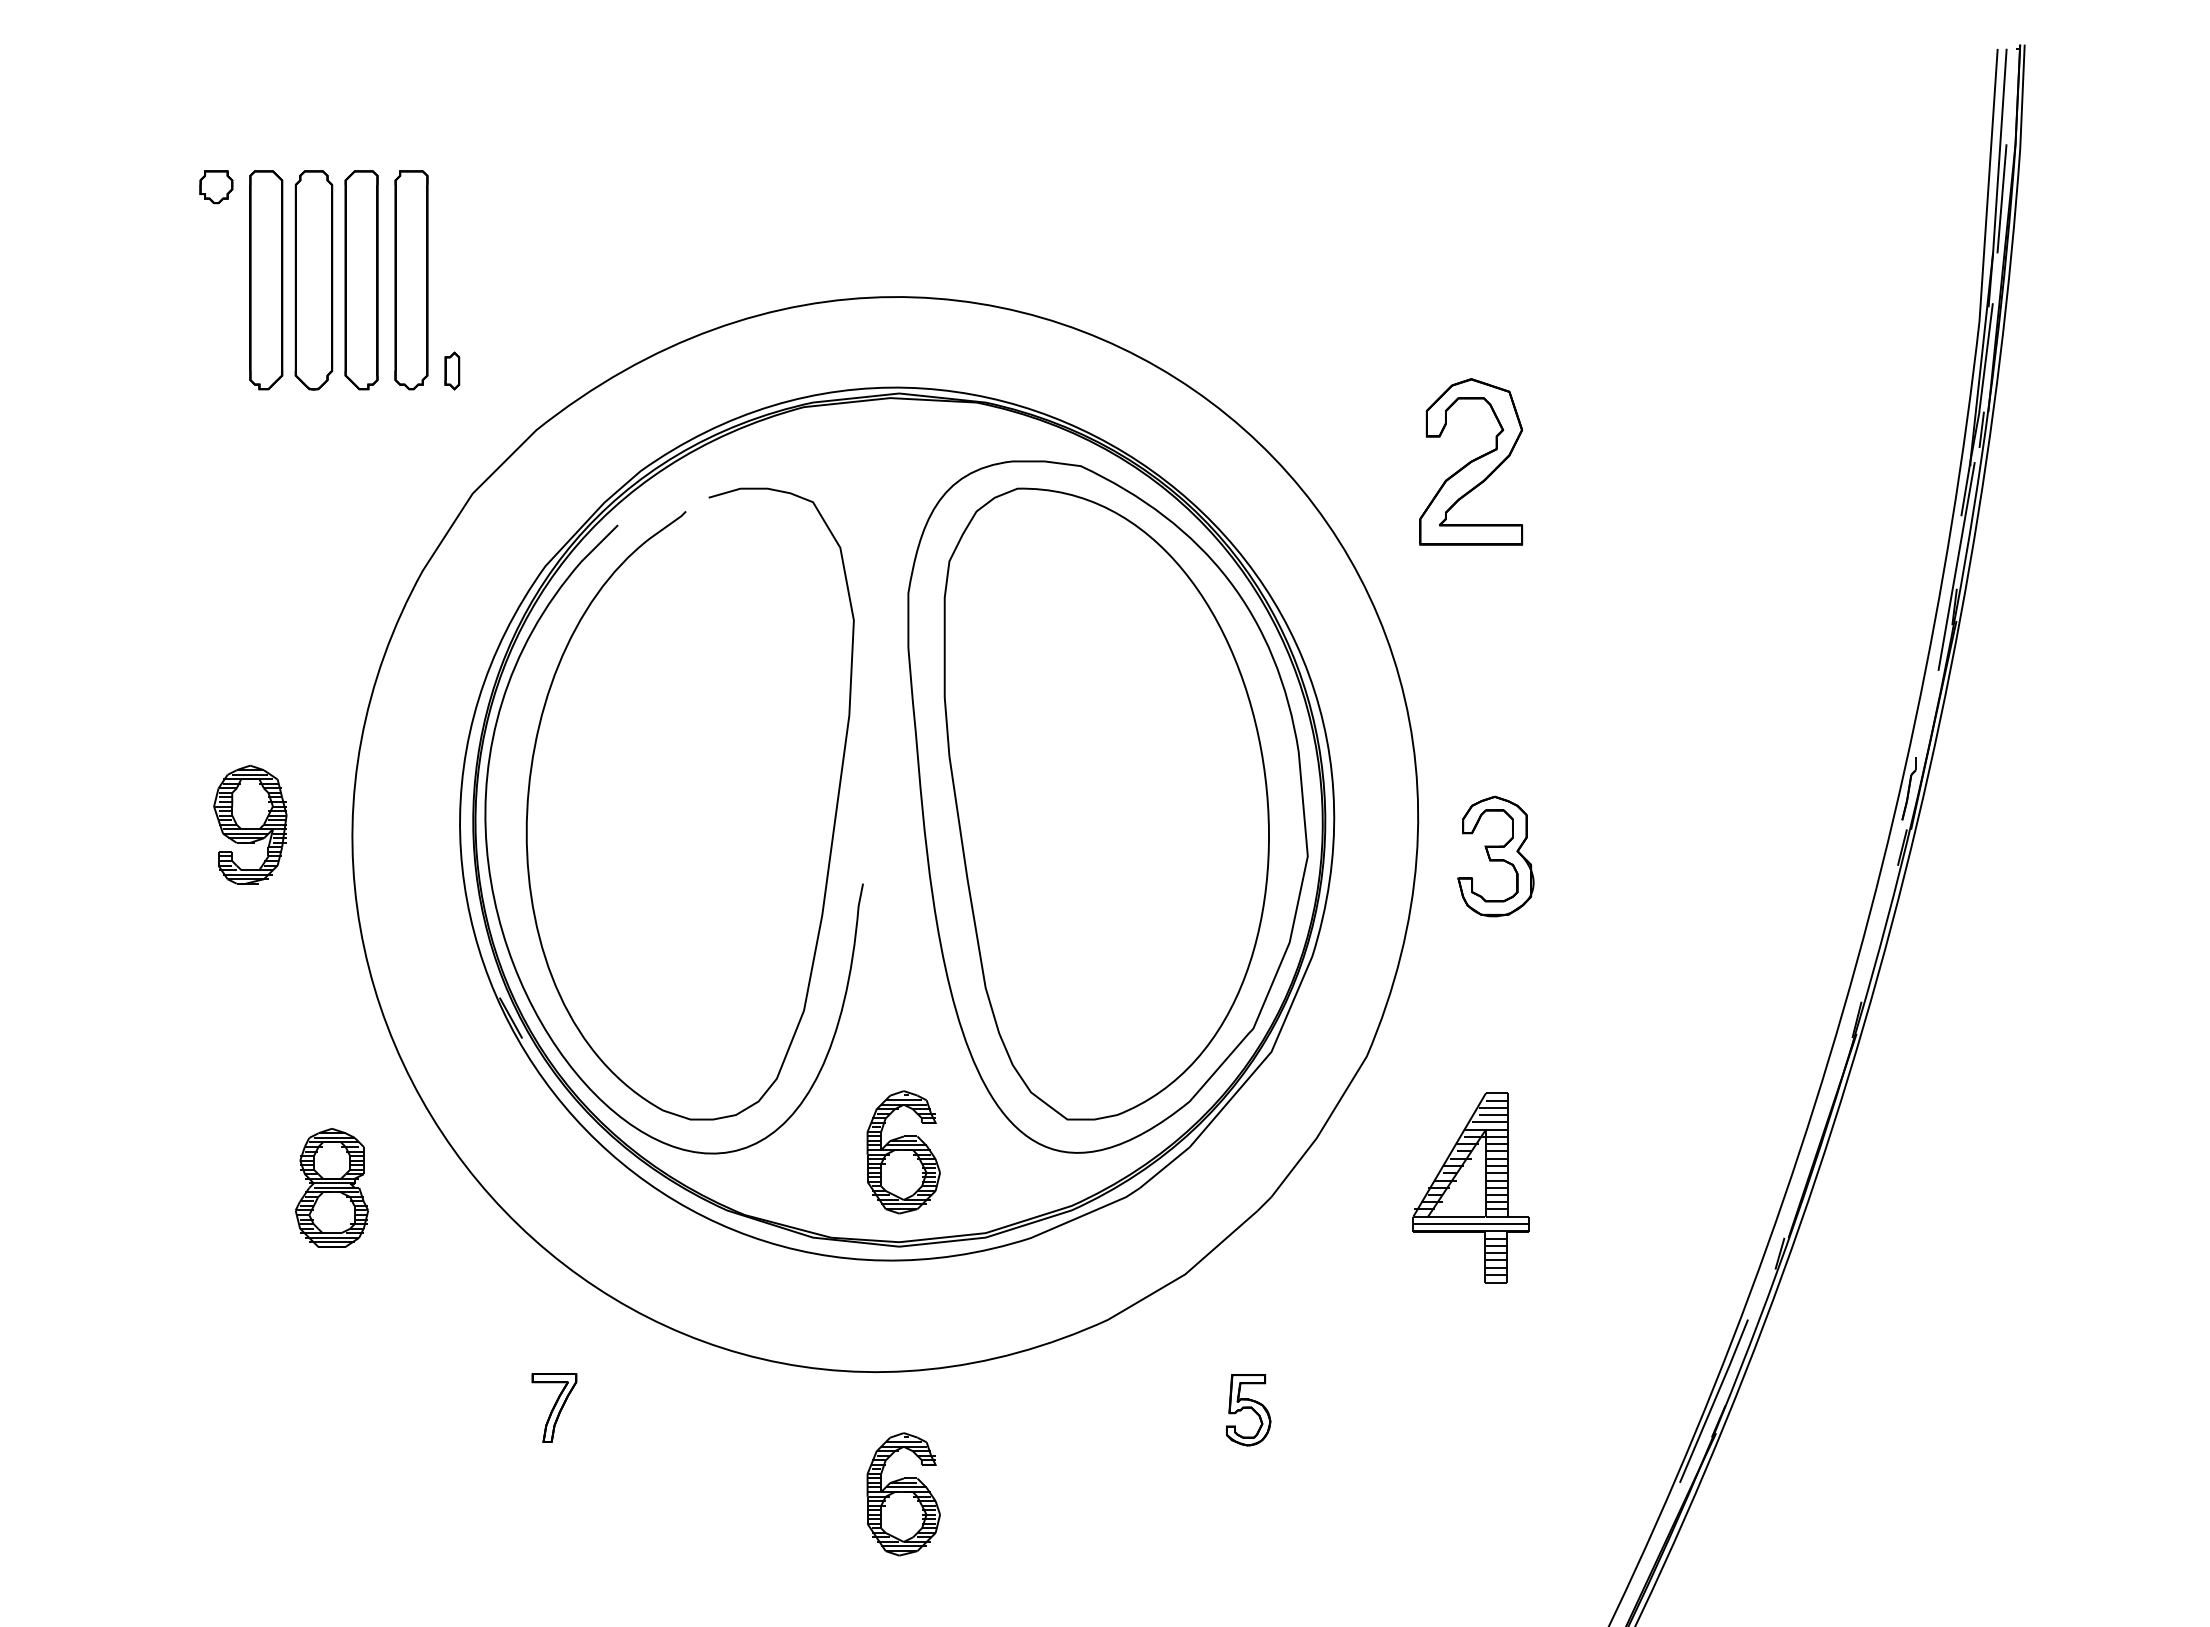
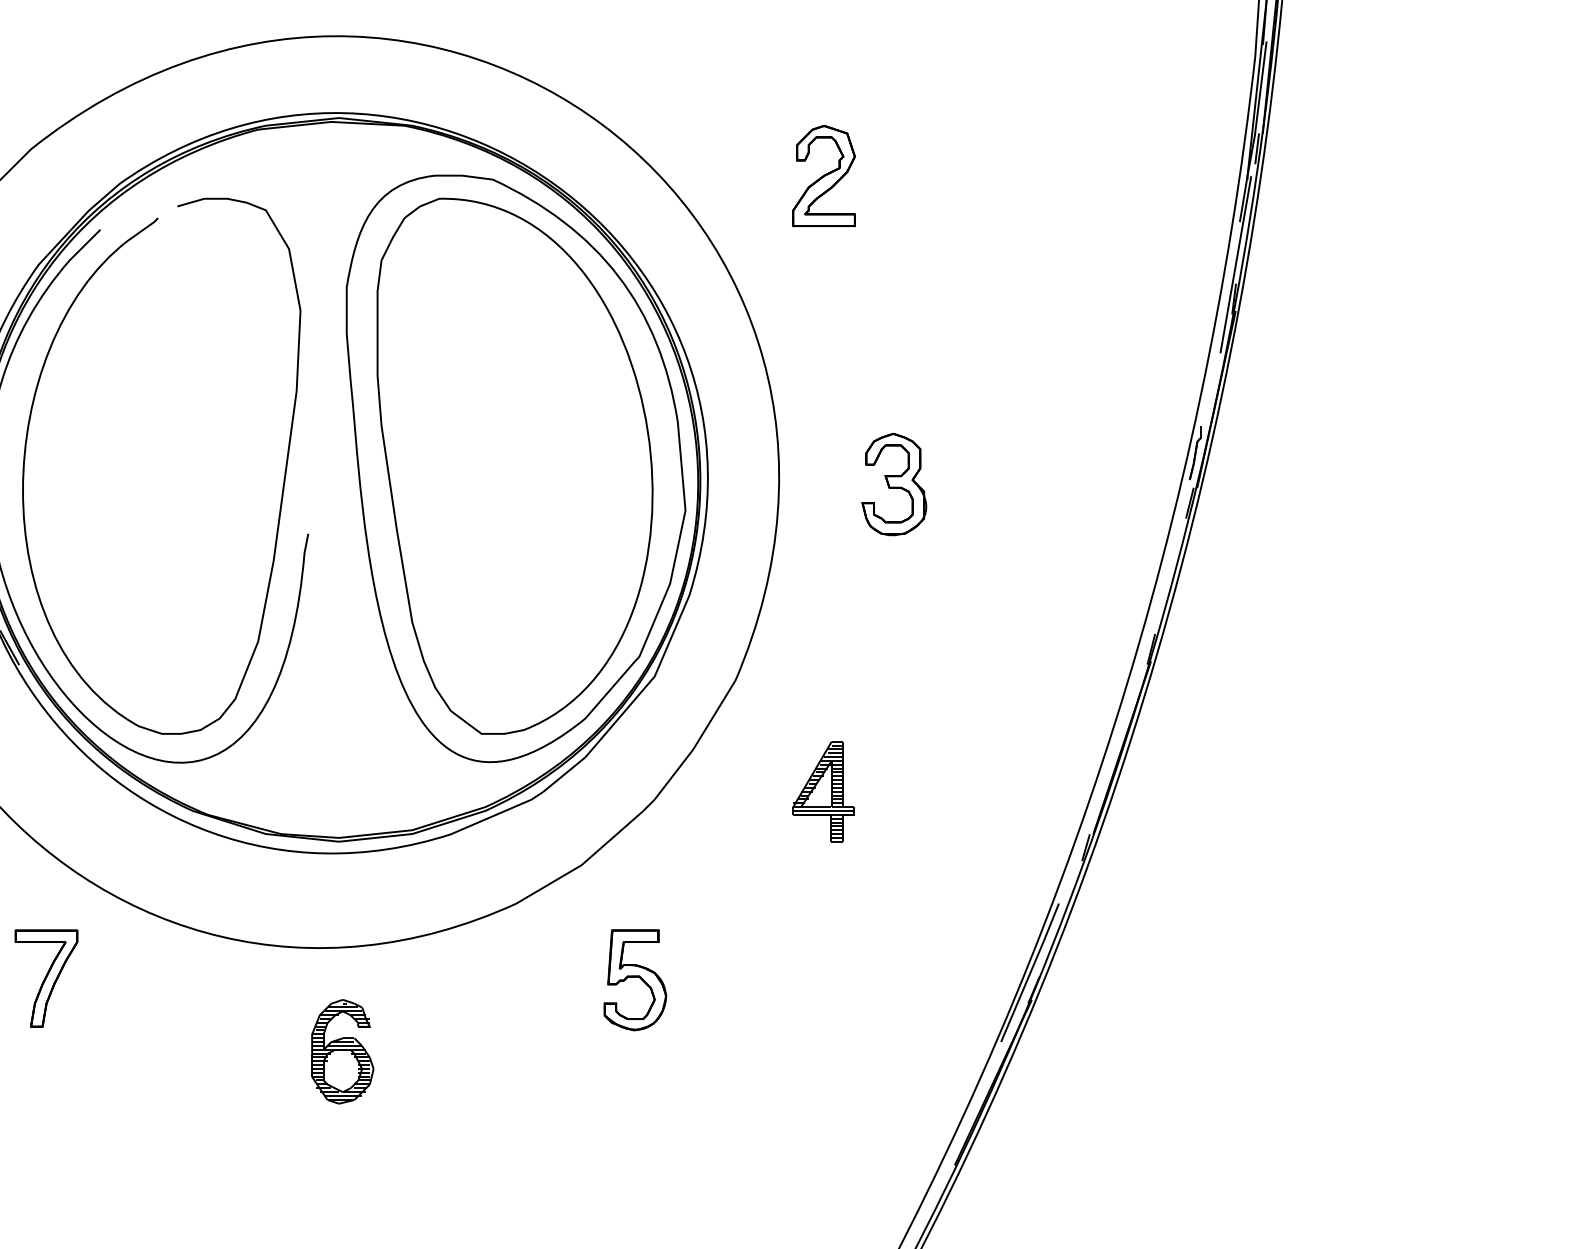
part: (1470, 461) -> (823, 175), size x0.71
part: (1495, 856) -> (893, 484), moved
part: (903, 1152) -> (342, 761), removed
part: (1470, 1187) -> (823, 791), size x0.62
part: (554, 1407) -> (46, 978), size x1.67
part: (1248, 1410) -> (635, 980), size x1.67

